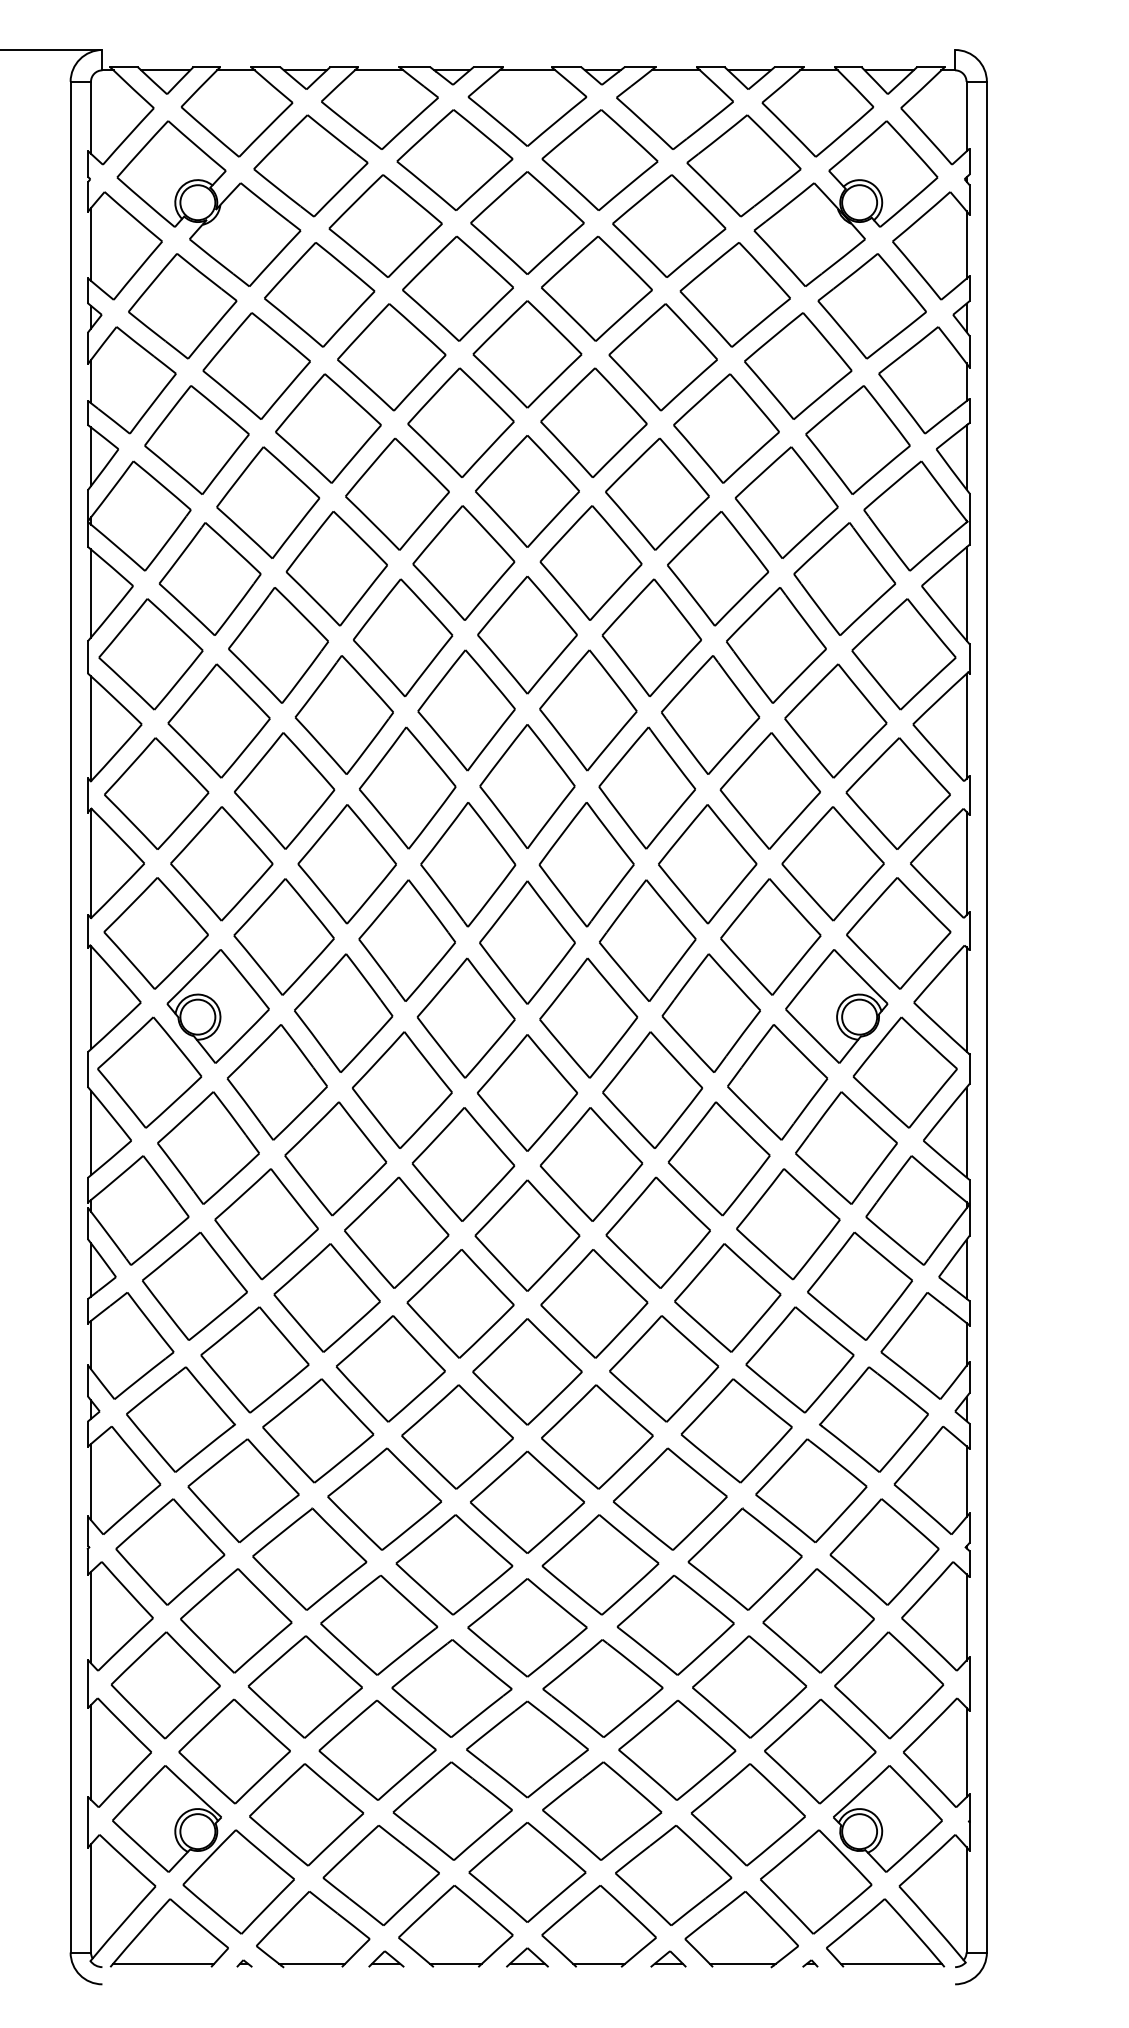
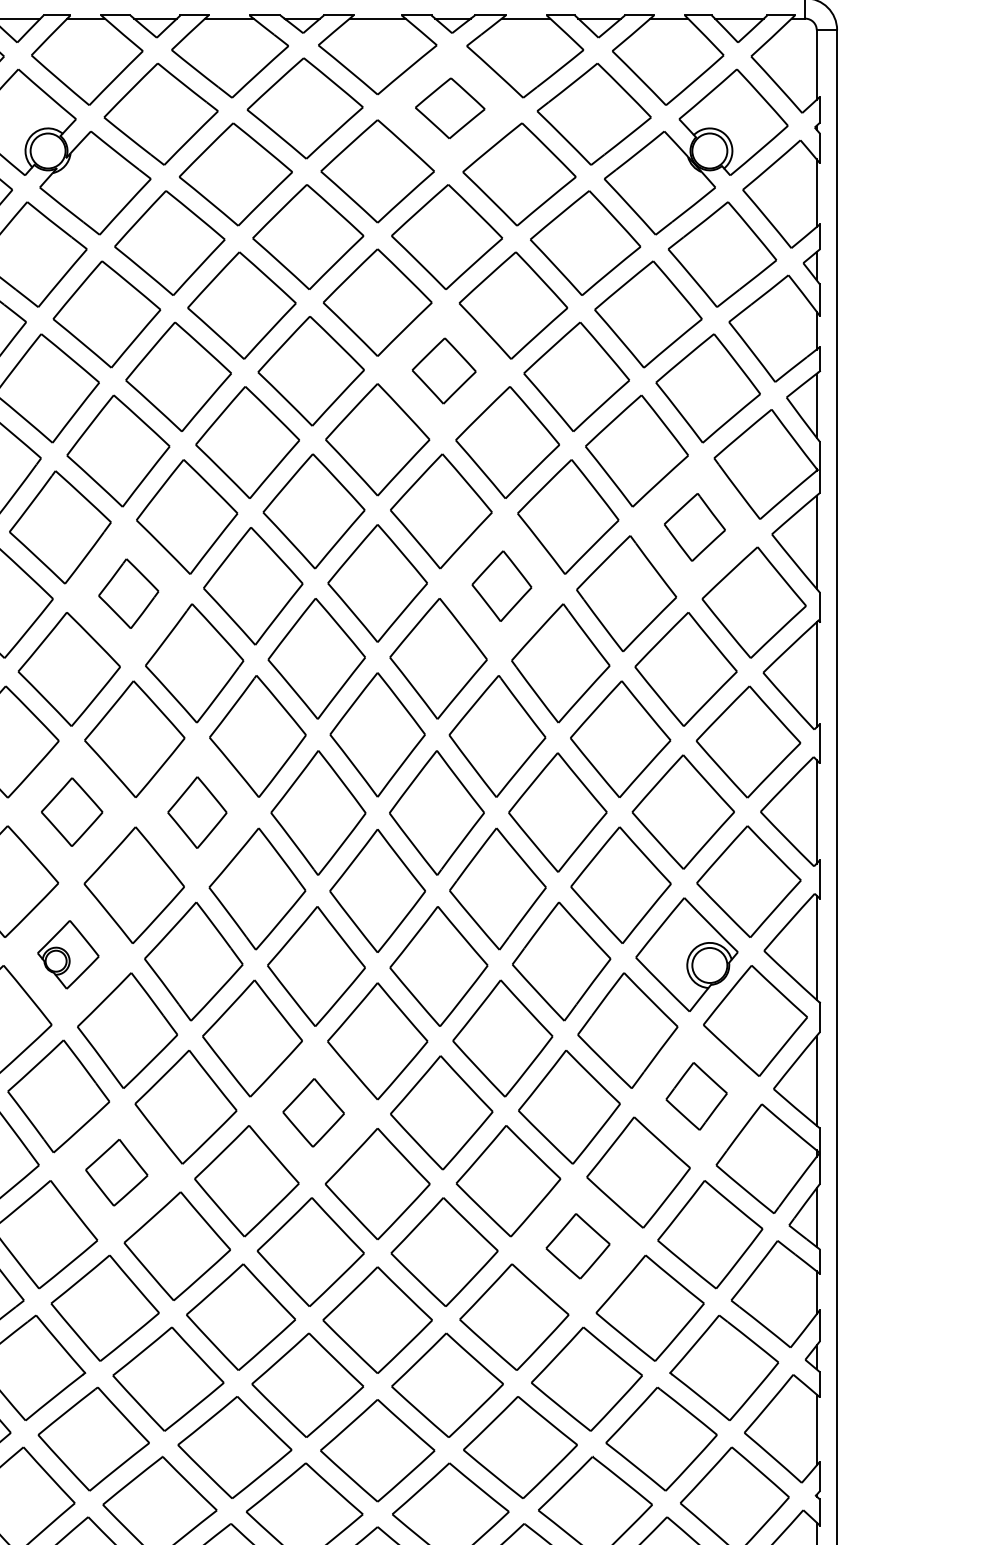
part: (599, 159) -> (449, 107), size x0.6
part: (593, 422) -> (443, 370), size x0.6
part: (844, 578) -> (694, 526), size x0.6
part: (651, 637) -> (501, 585), size x0.6
part: (278, 645) -> (128, 593), size x0.6
part: (221, 863) -> (71, 811), size x0.6
part: (346, 864) -> (196, 812), size x0.6
part: (217, 1006) -> (67, 954), size x0.6
part: (846, 1147) -> (696, 1095), size x0.6
part: (463, 1164) -> (313, 1112), size x0.6
part: (266, 1224) -> (116, 1172), size x0.6
part: (727, 1297) -> (577, 1245), size x0.6

